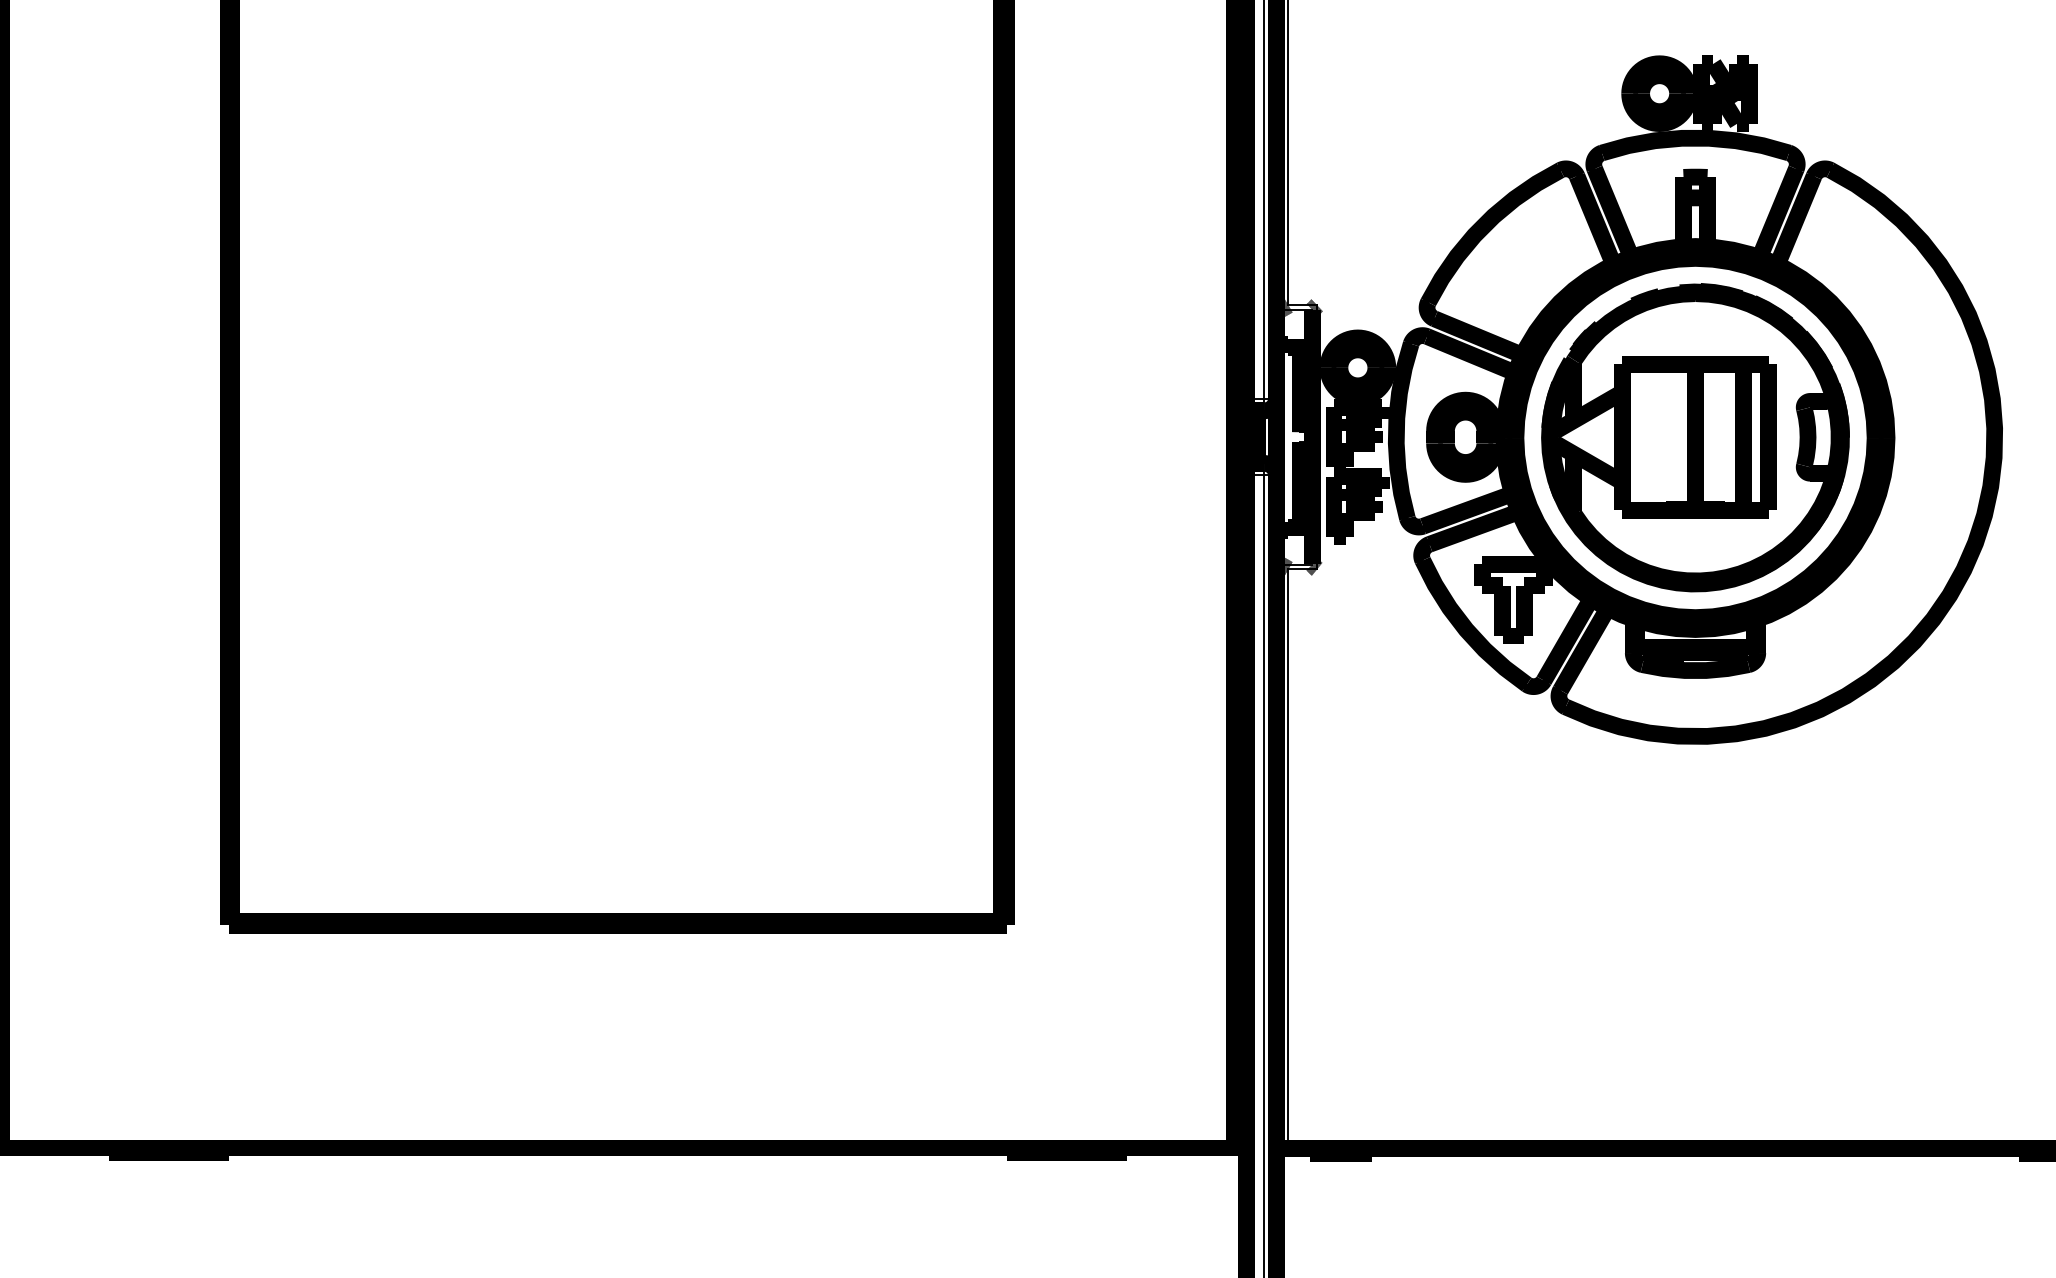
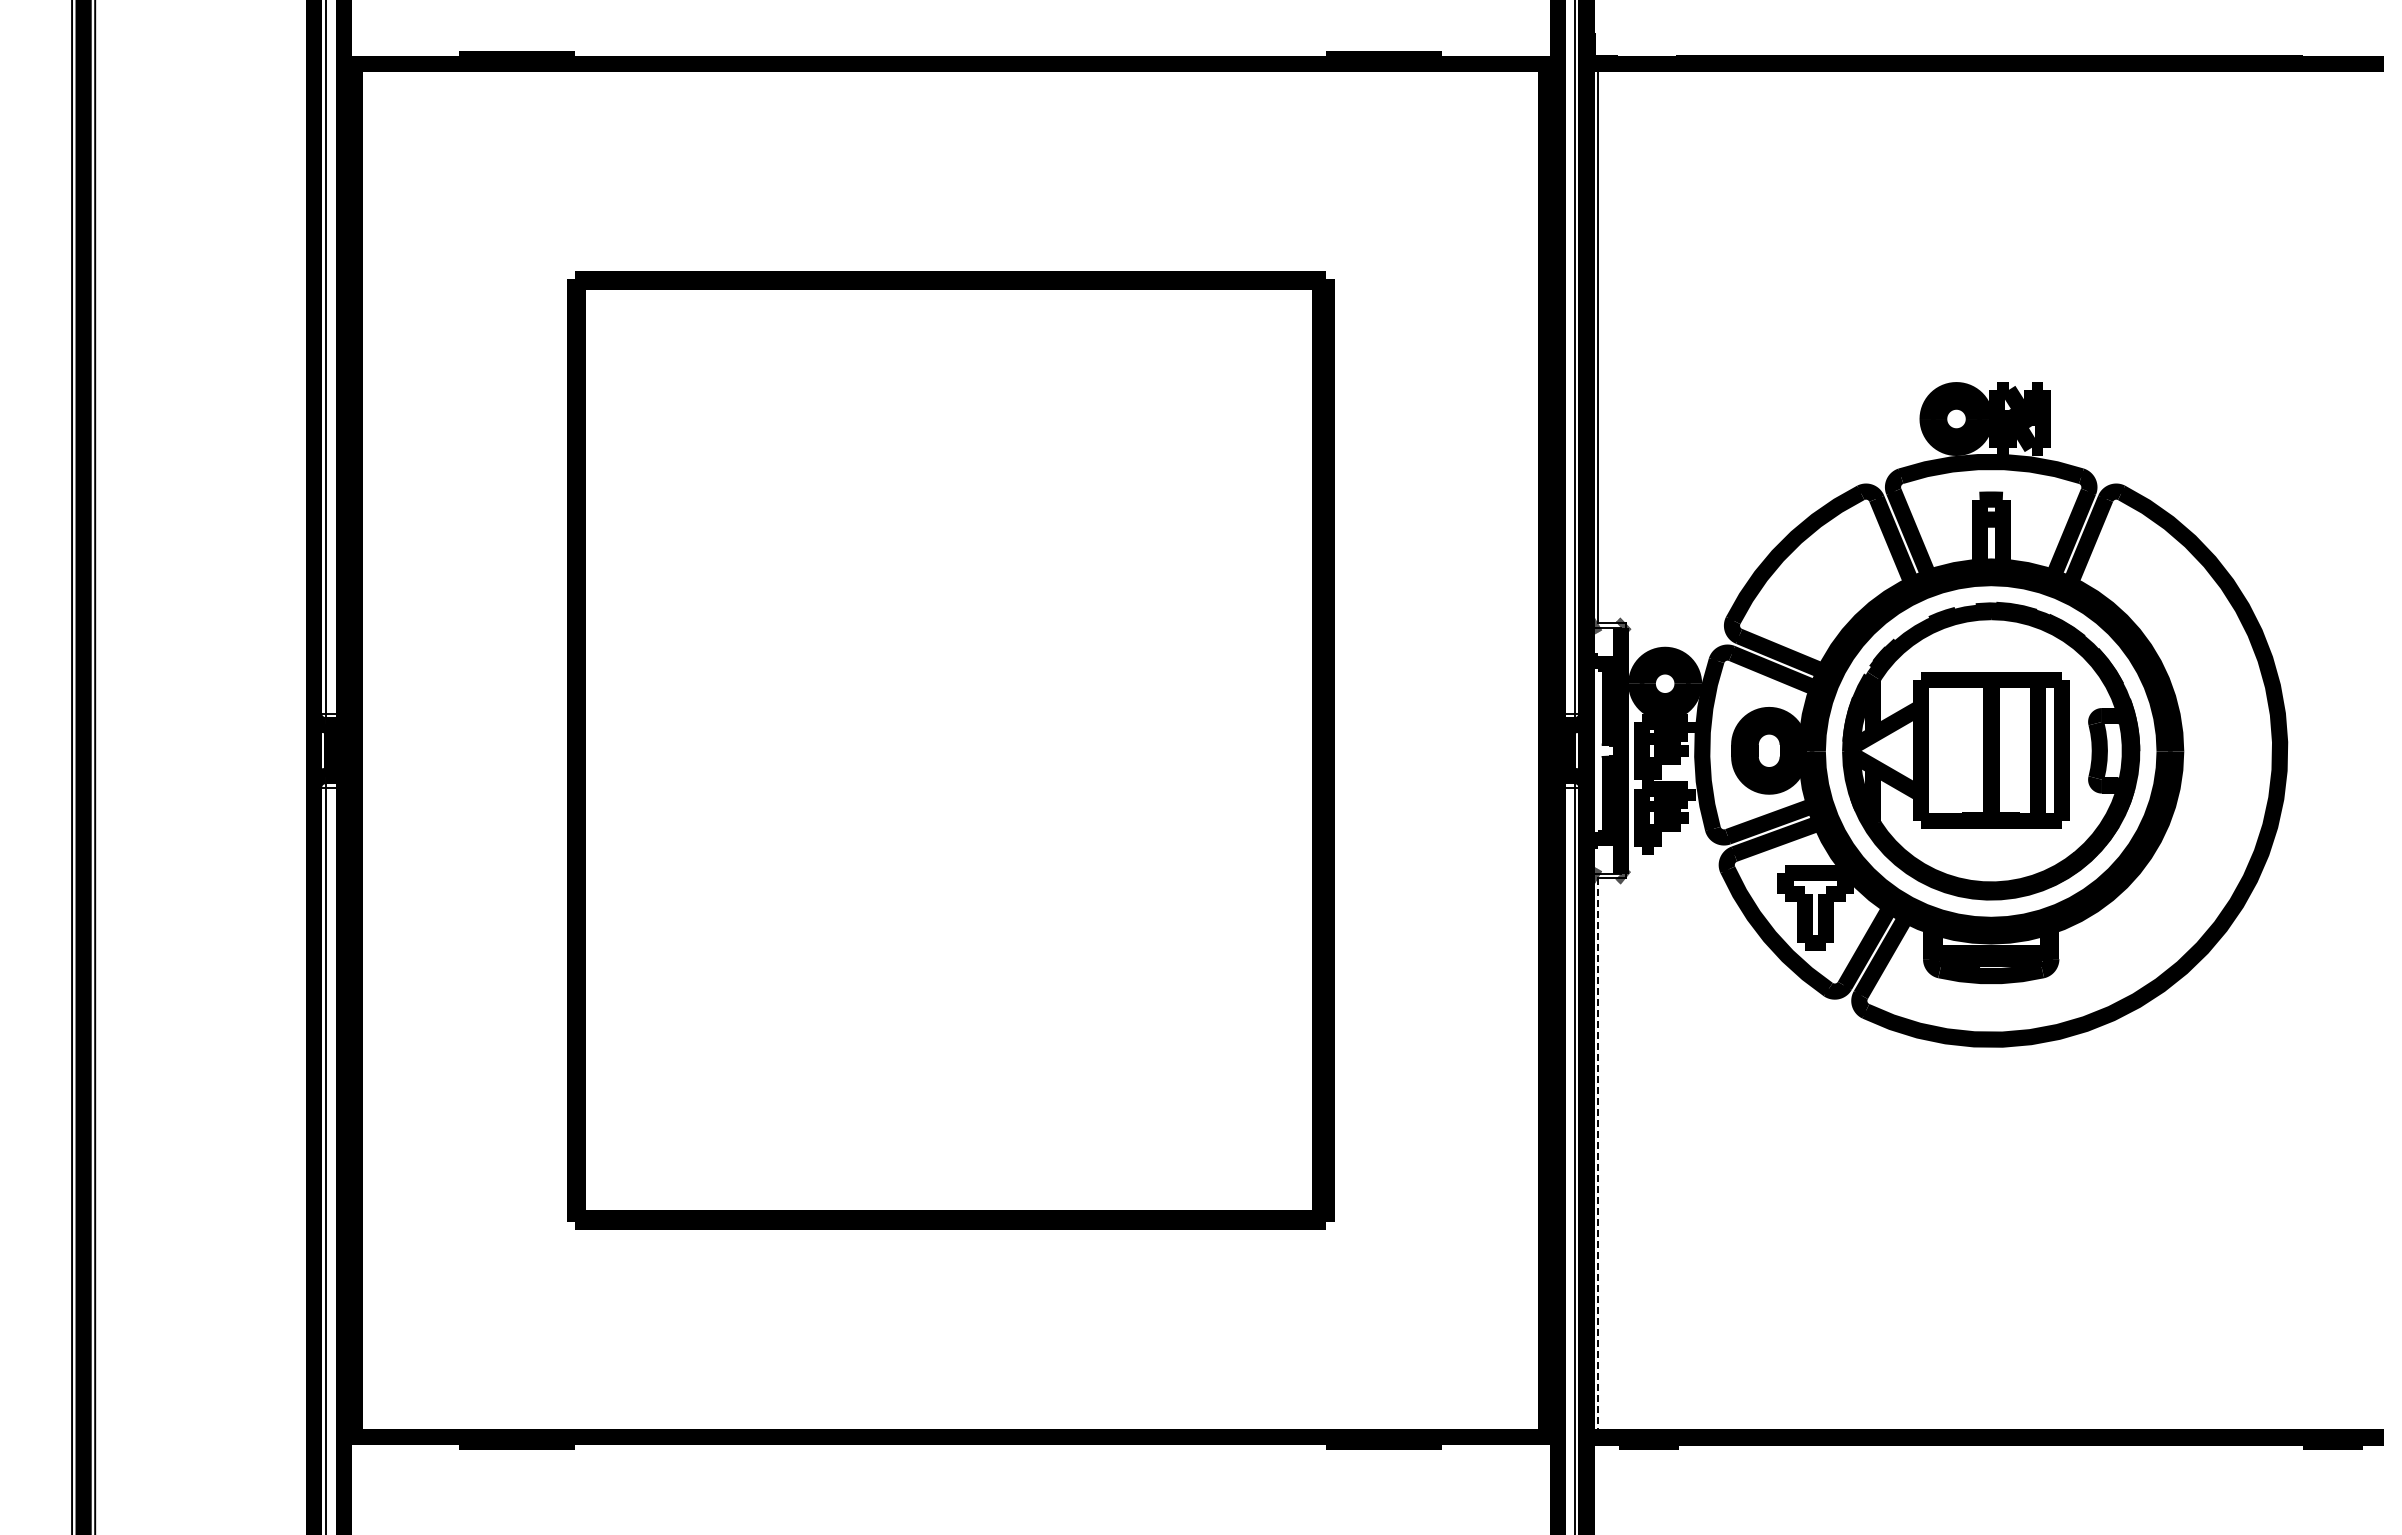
line: (1288, 858) -> (1598, 1157), solid -> dashed

